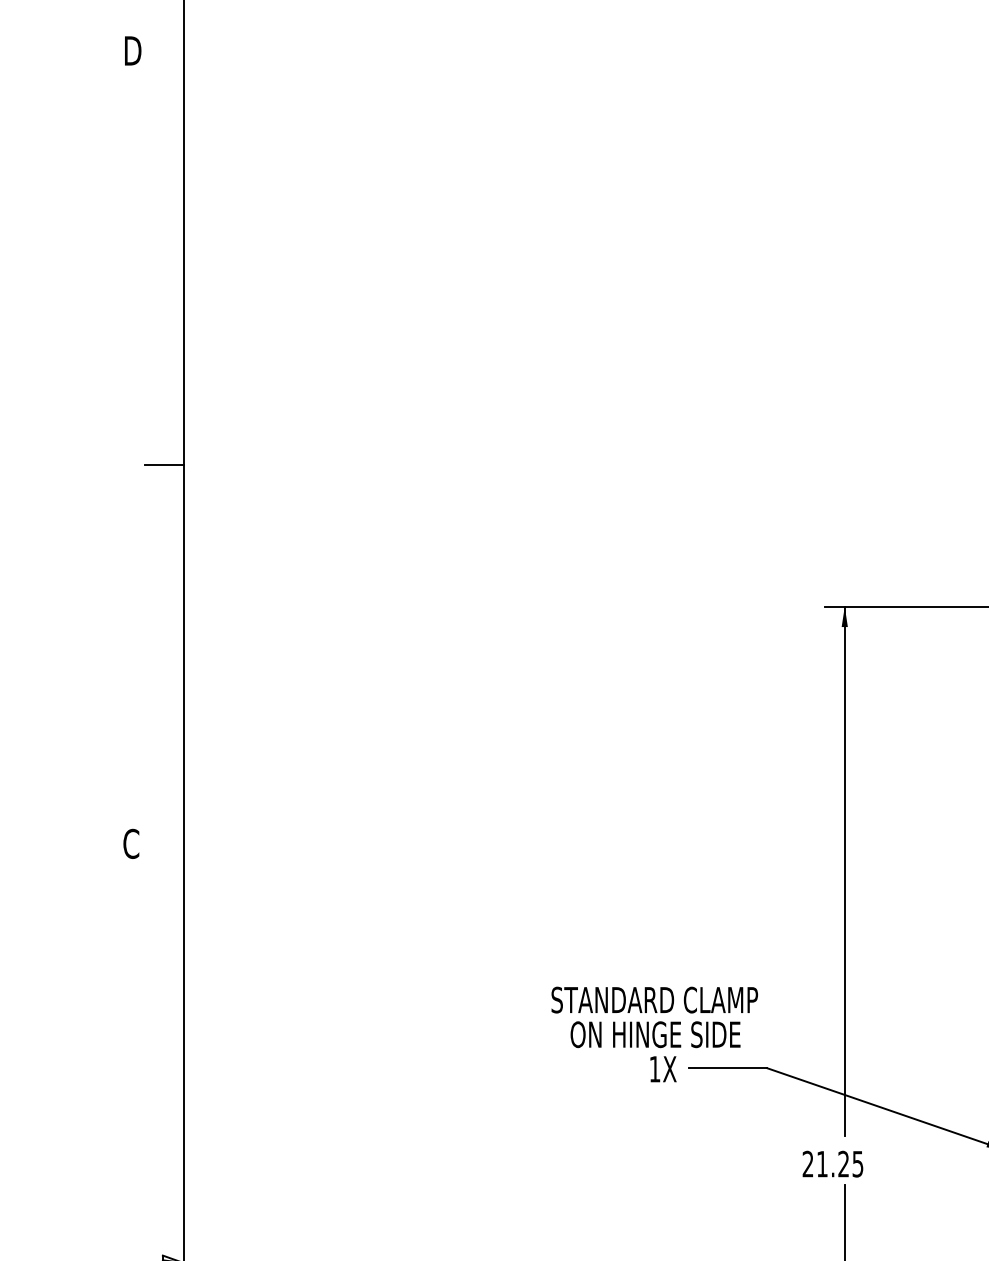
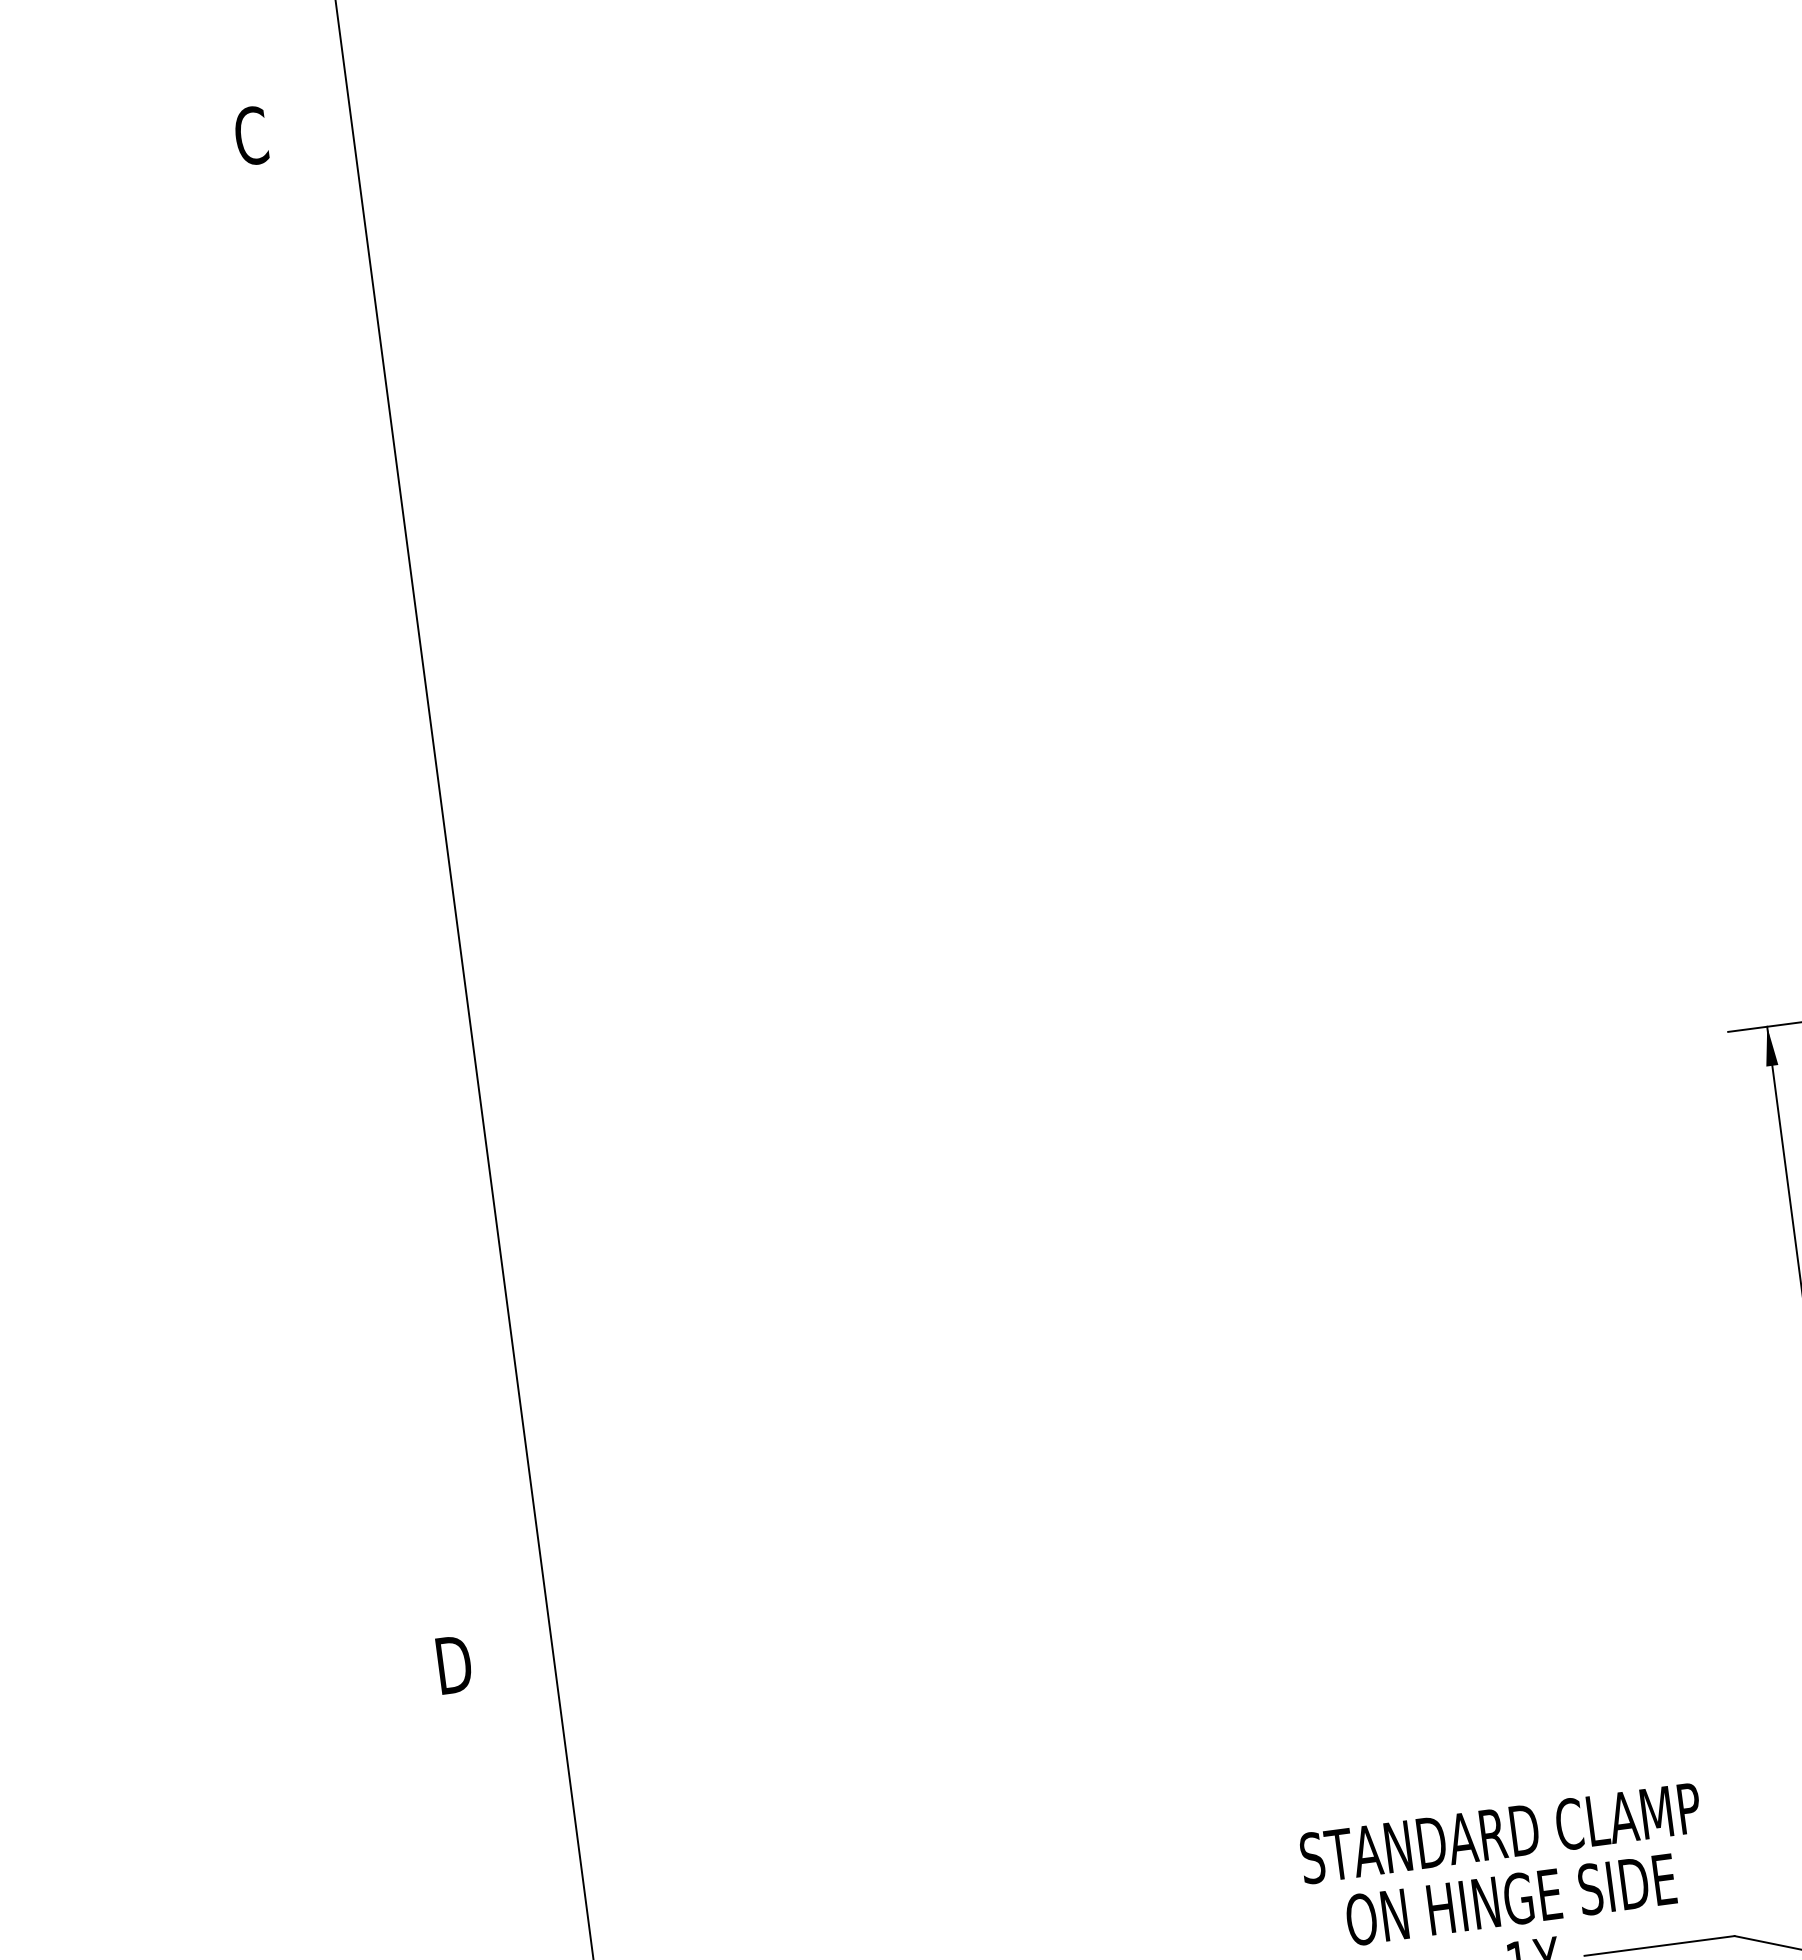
text: (132, 50) -> (252, 134), D -> C
line: (163, 465) -> (417, 927), removed
text: (131, 843) -> (451, 1664), C -> D

